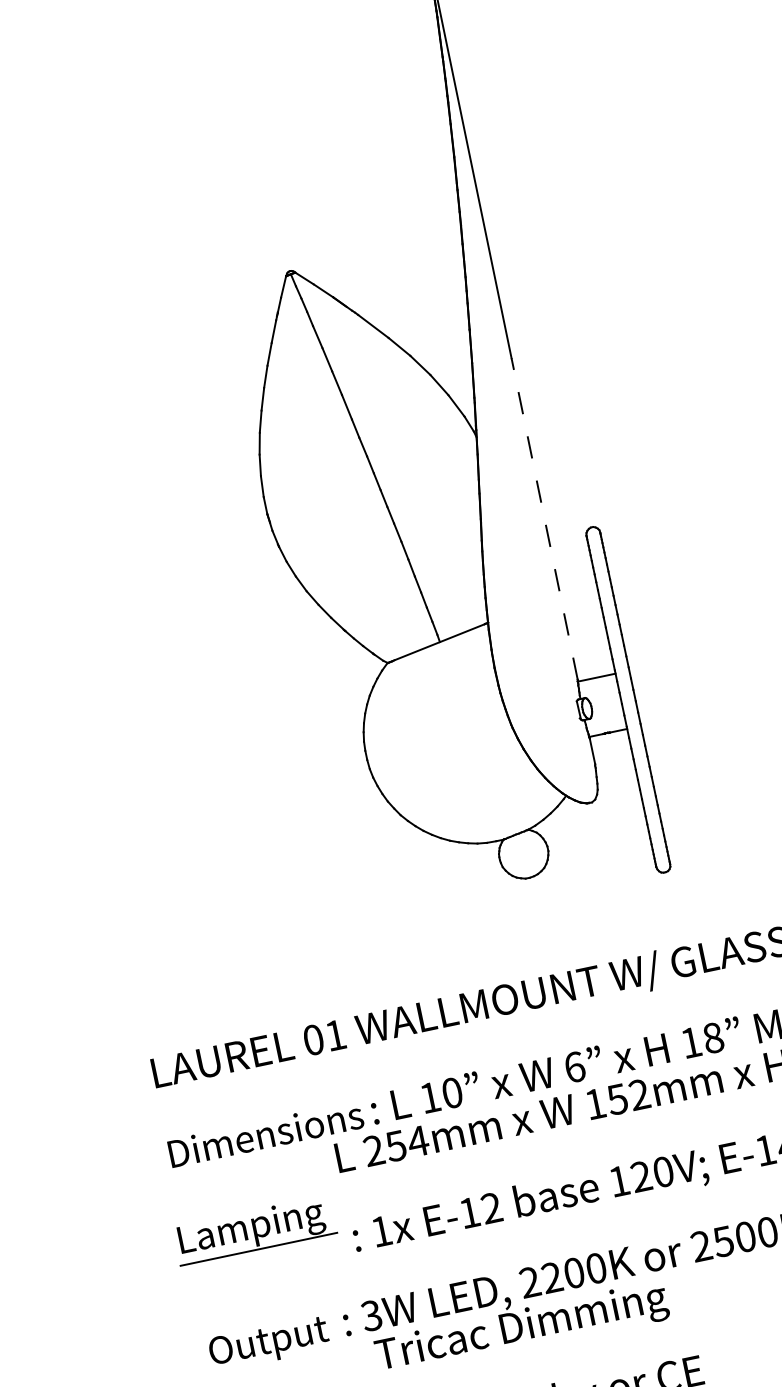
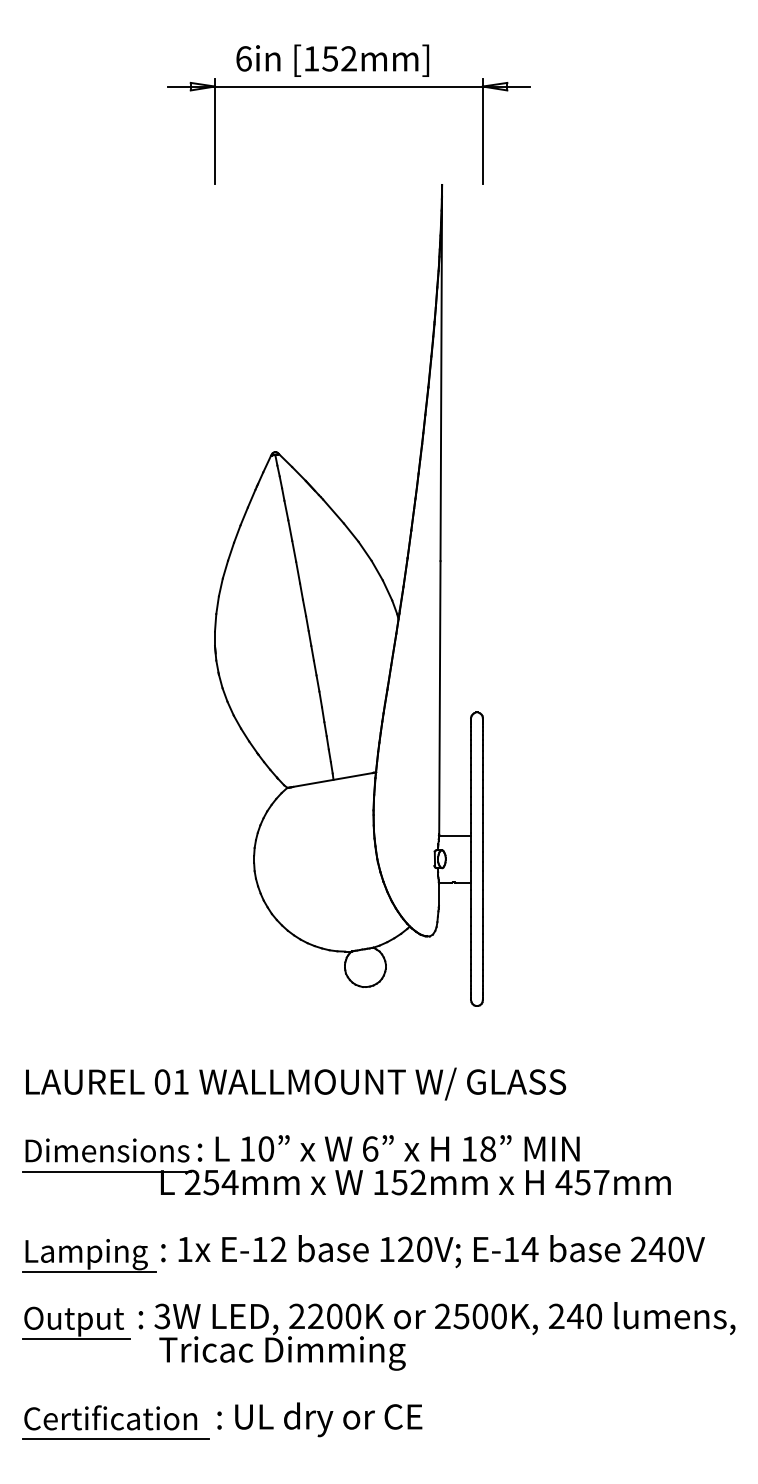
line: (544, 518) -> (439, 697), dashed -> solid
line: (269, 1159) -> (106, 1171), added
part: (255, 1229) -> (89, 1255), moved
line: (276, 1364) -> (76, 1339), added

